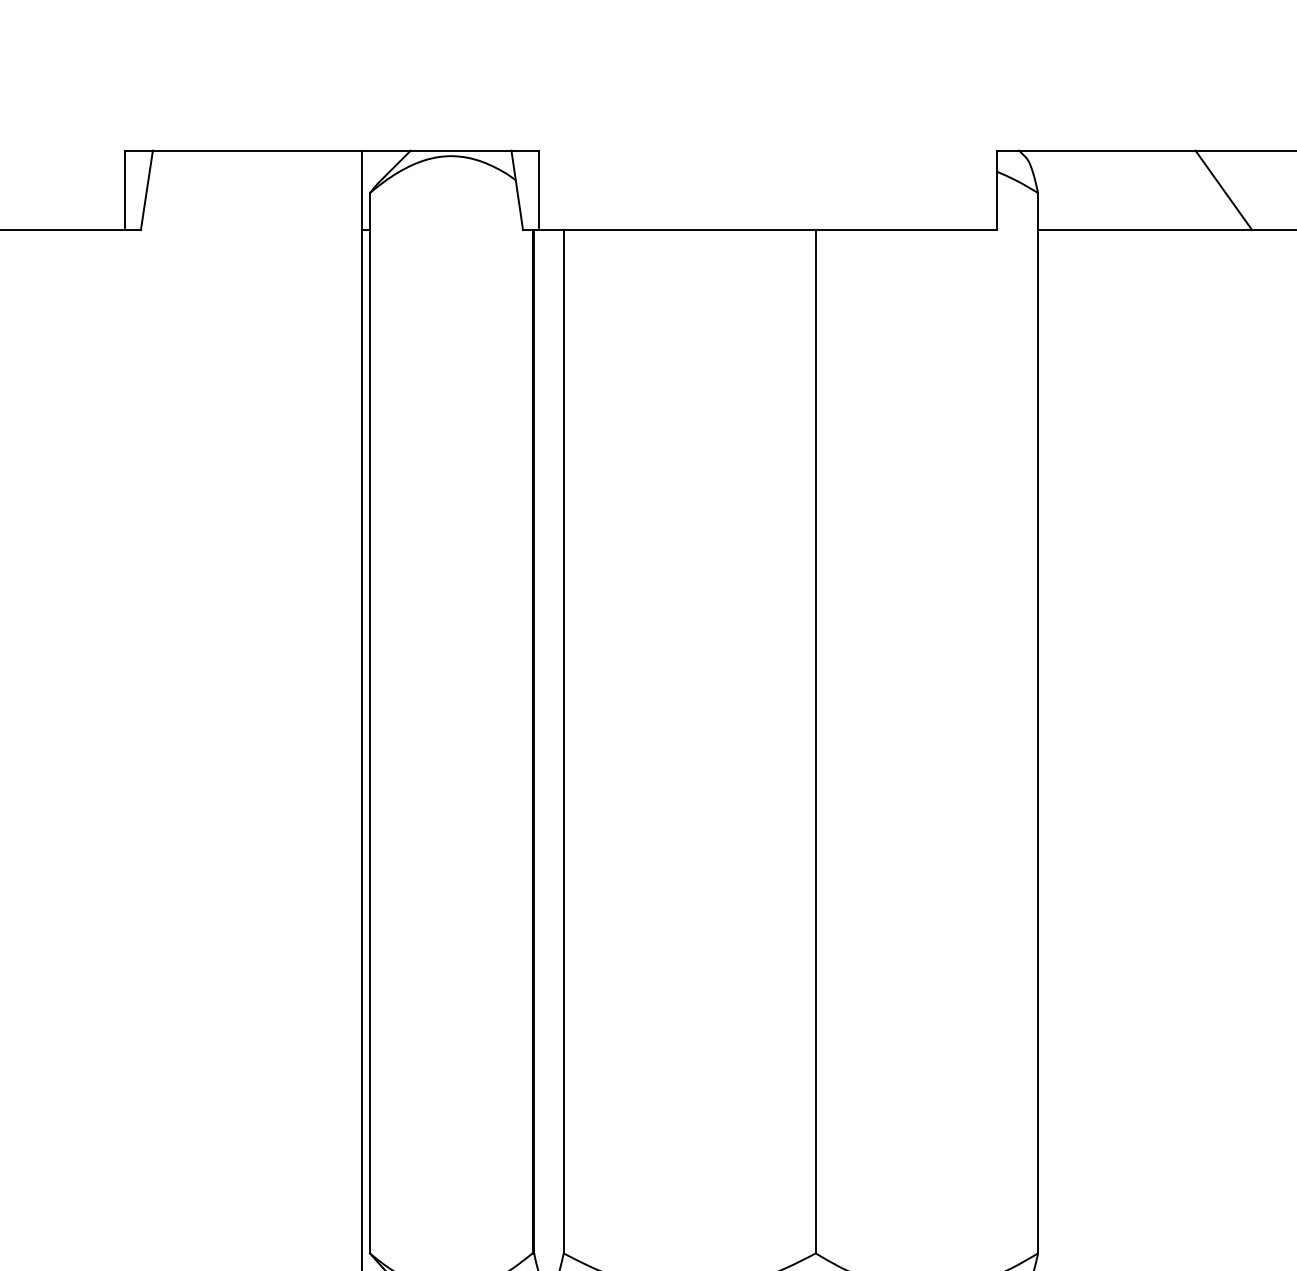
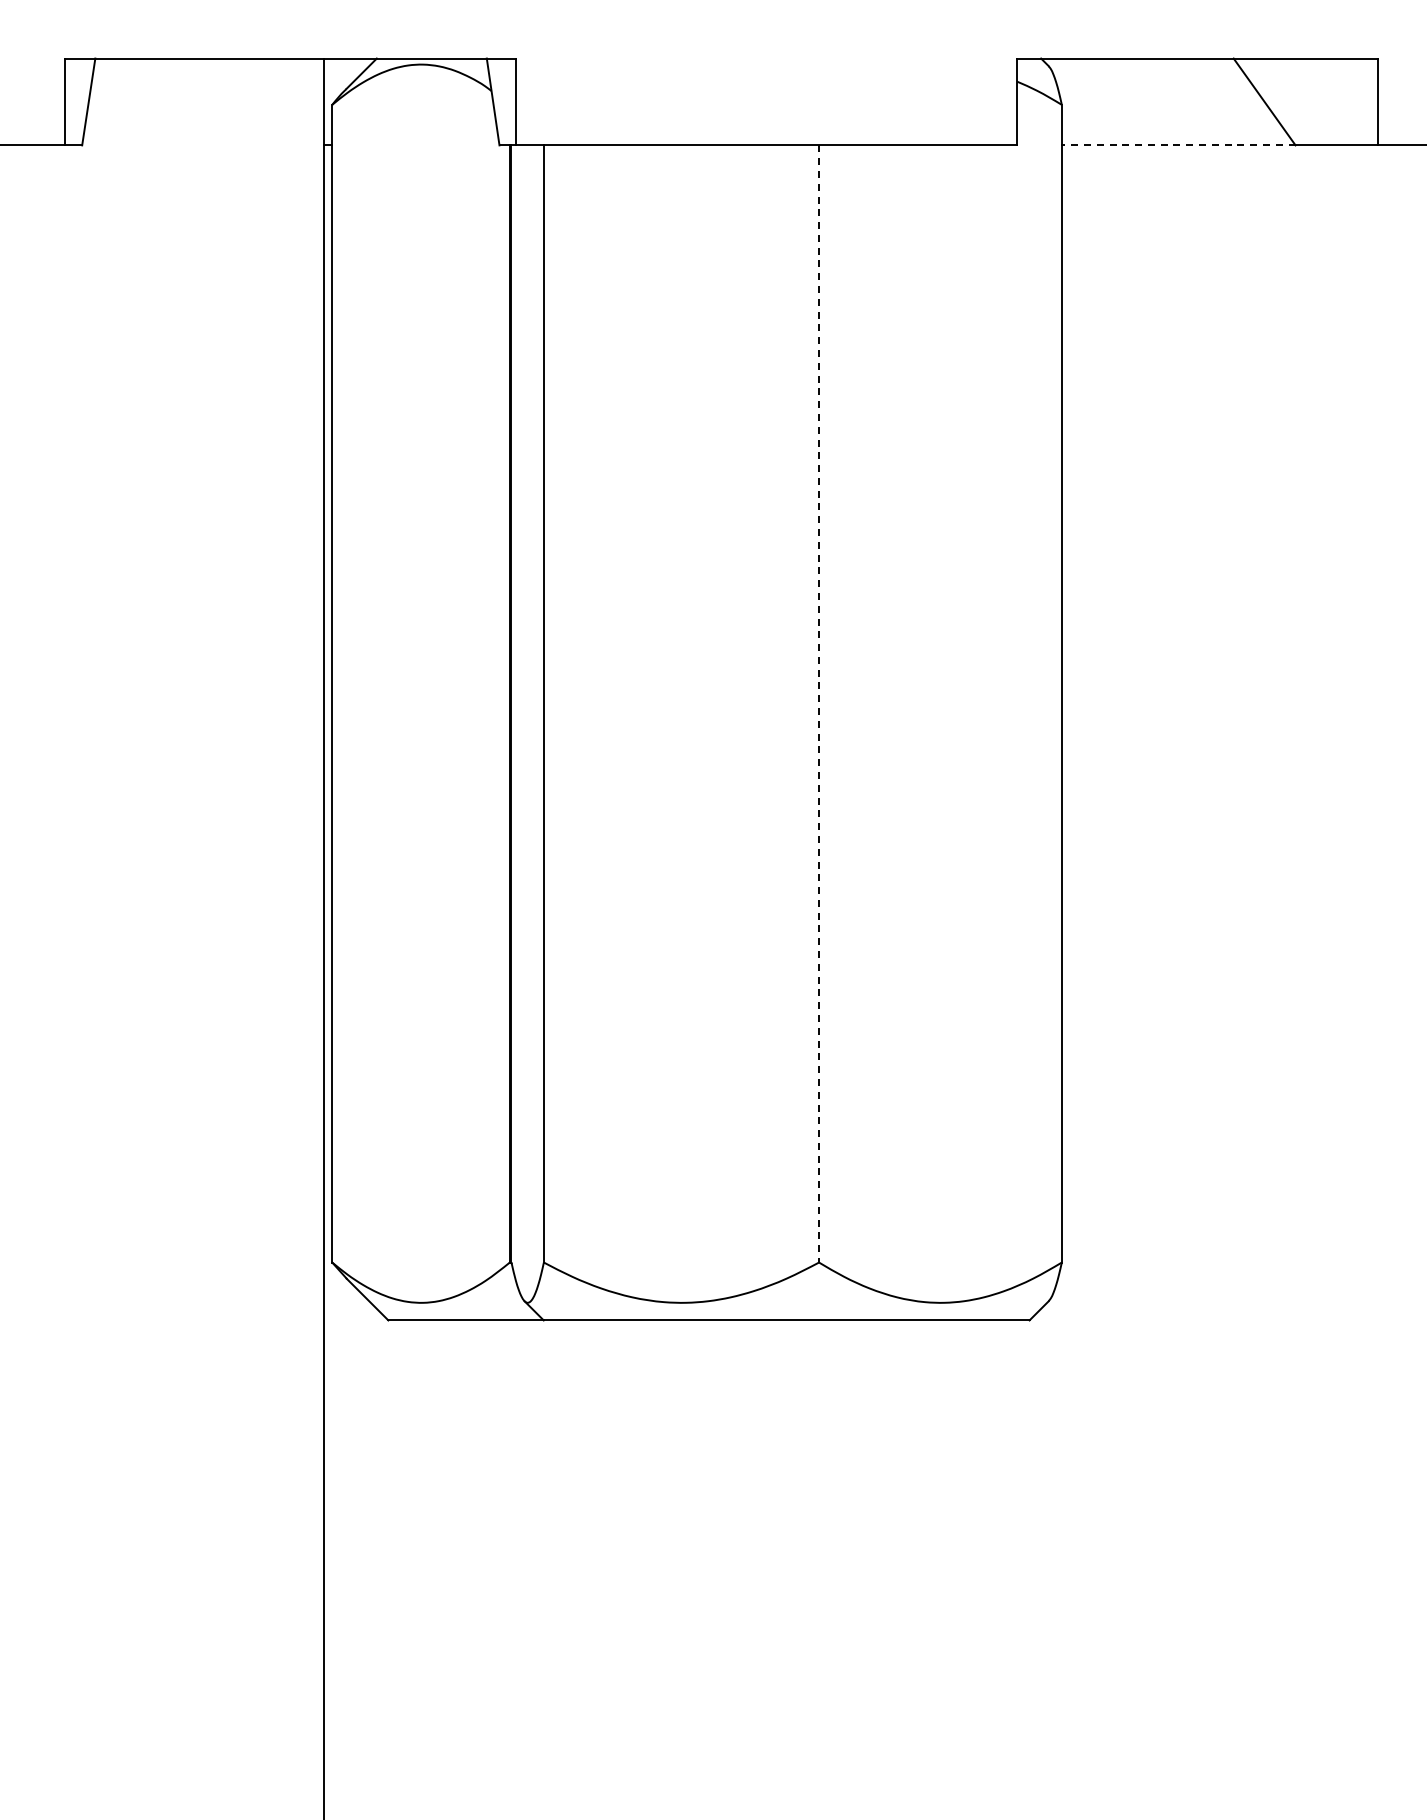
line: (1144, 230) -> (1177, 145), solid -> dashed
line: (816, 741) -> (819, 703), solid -> dashed

